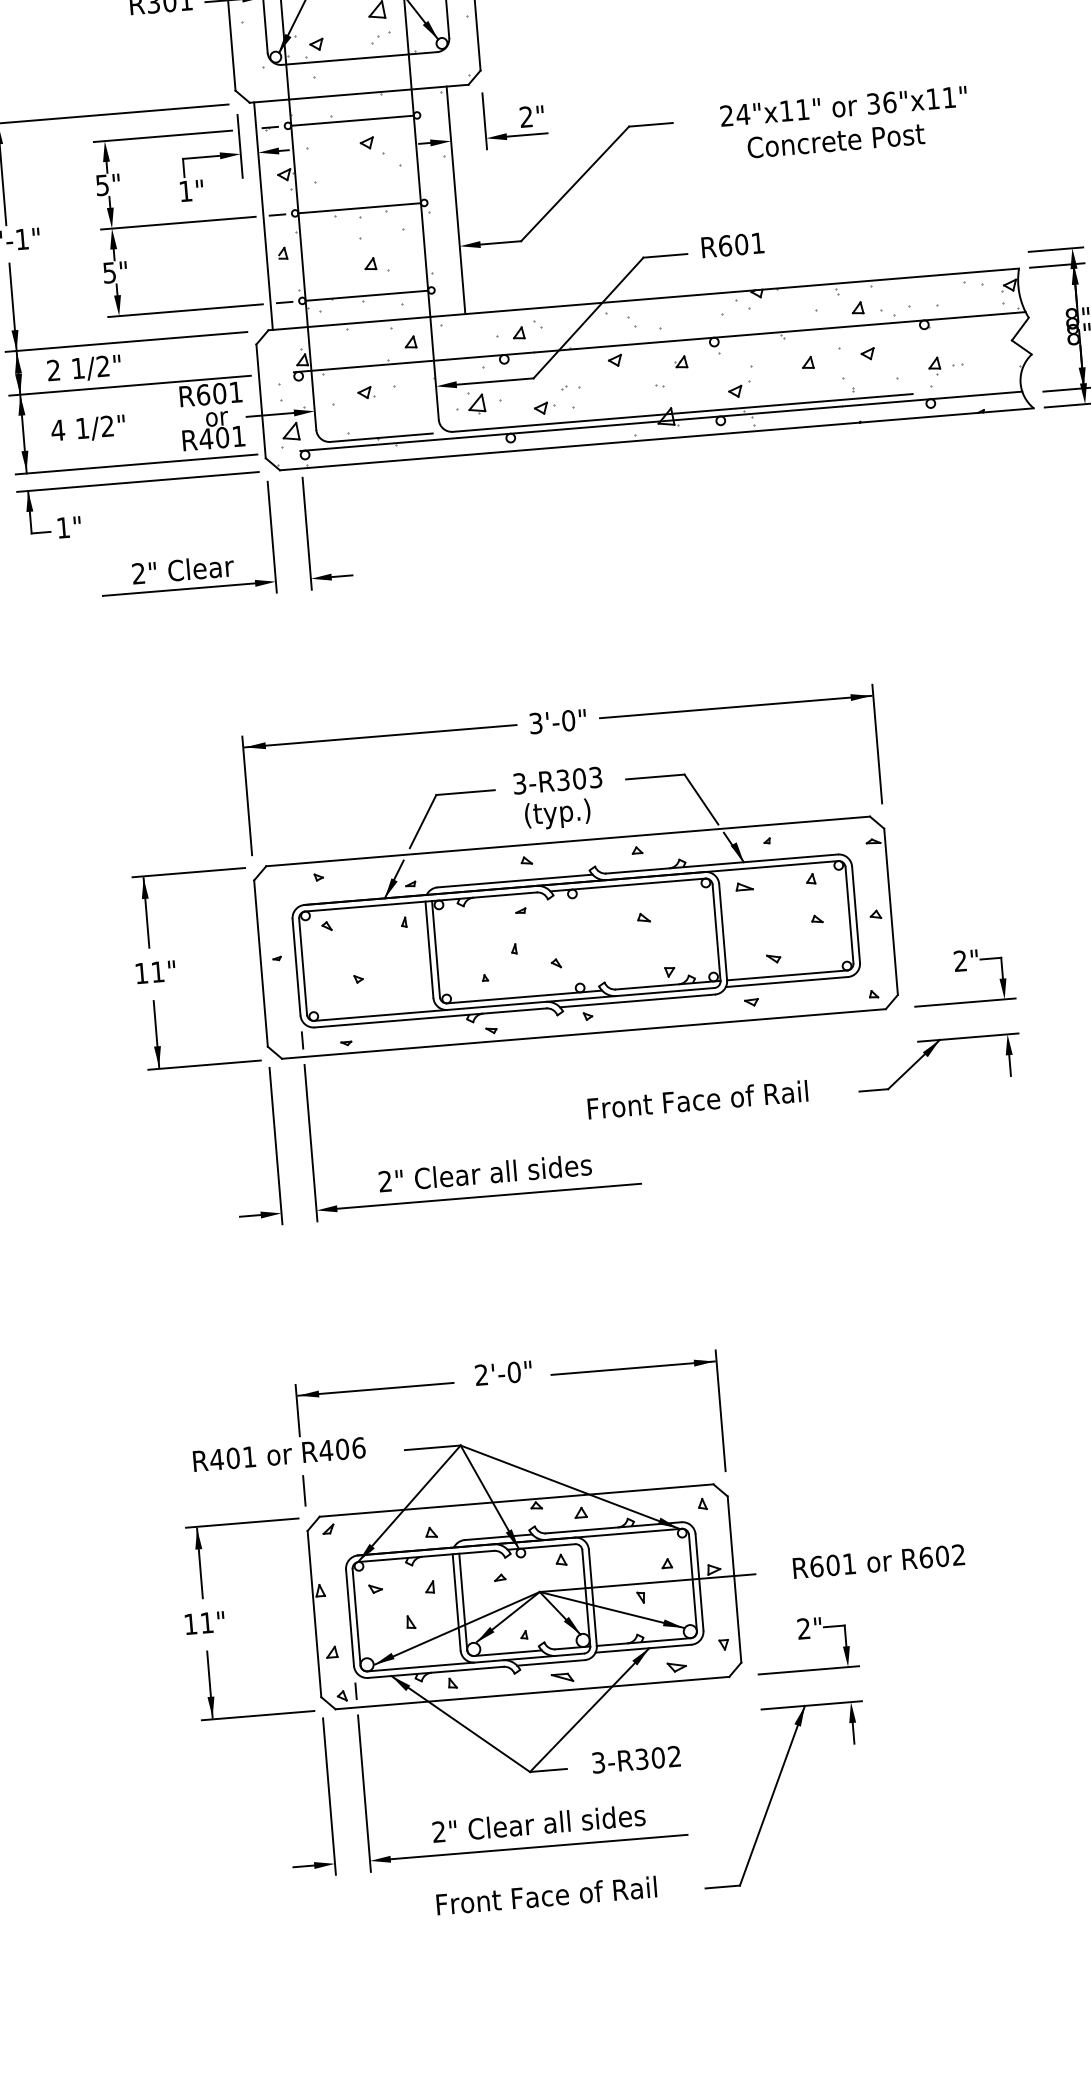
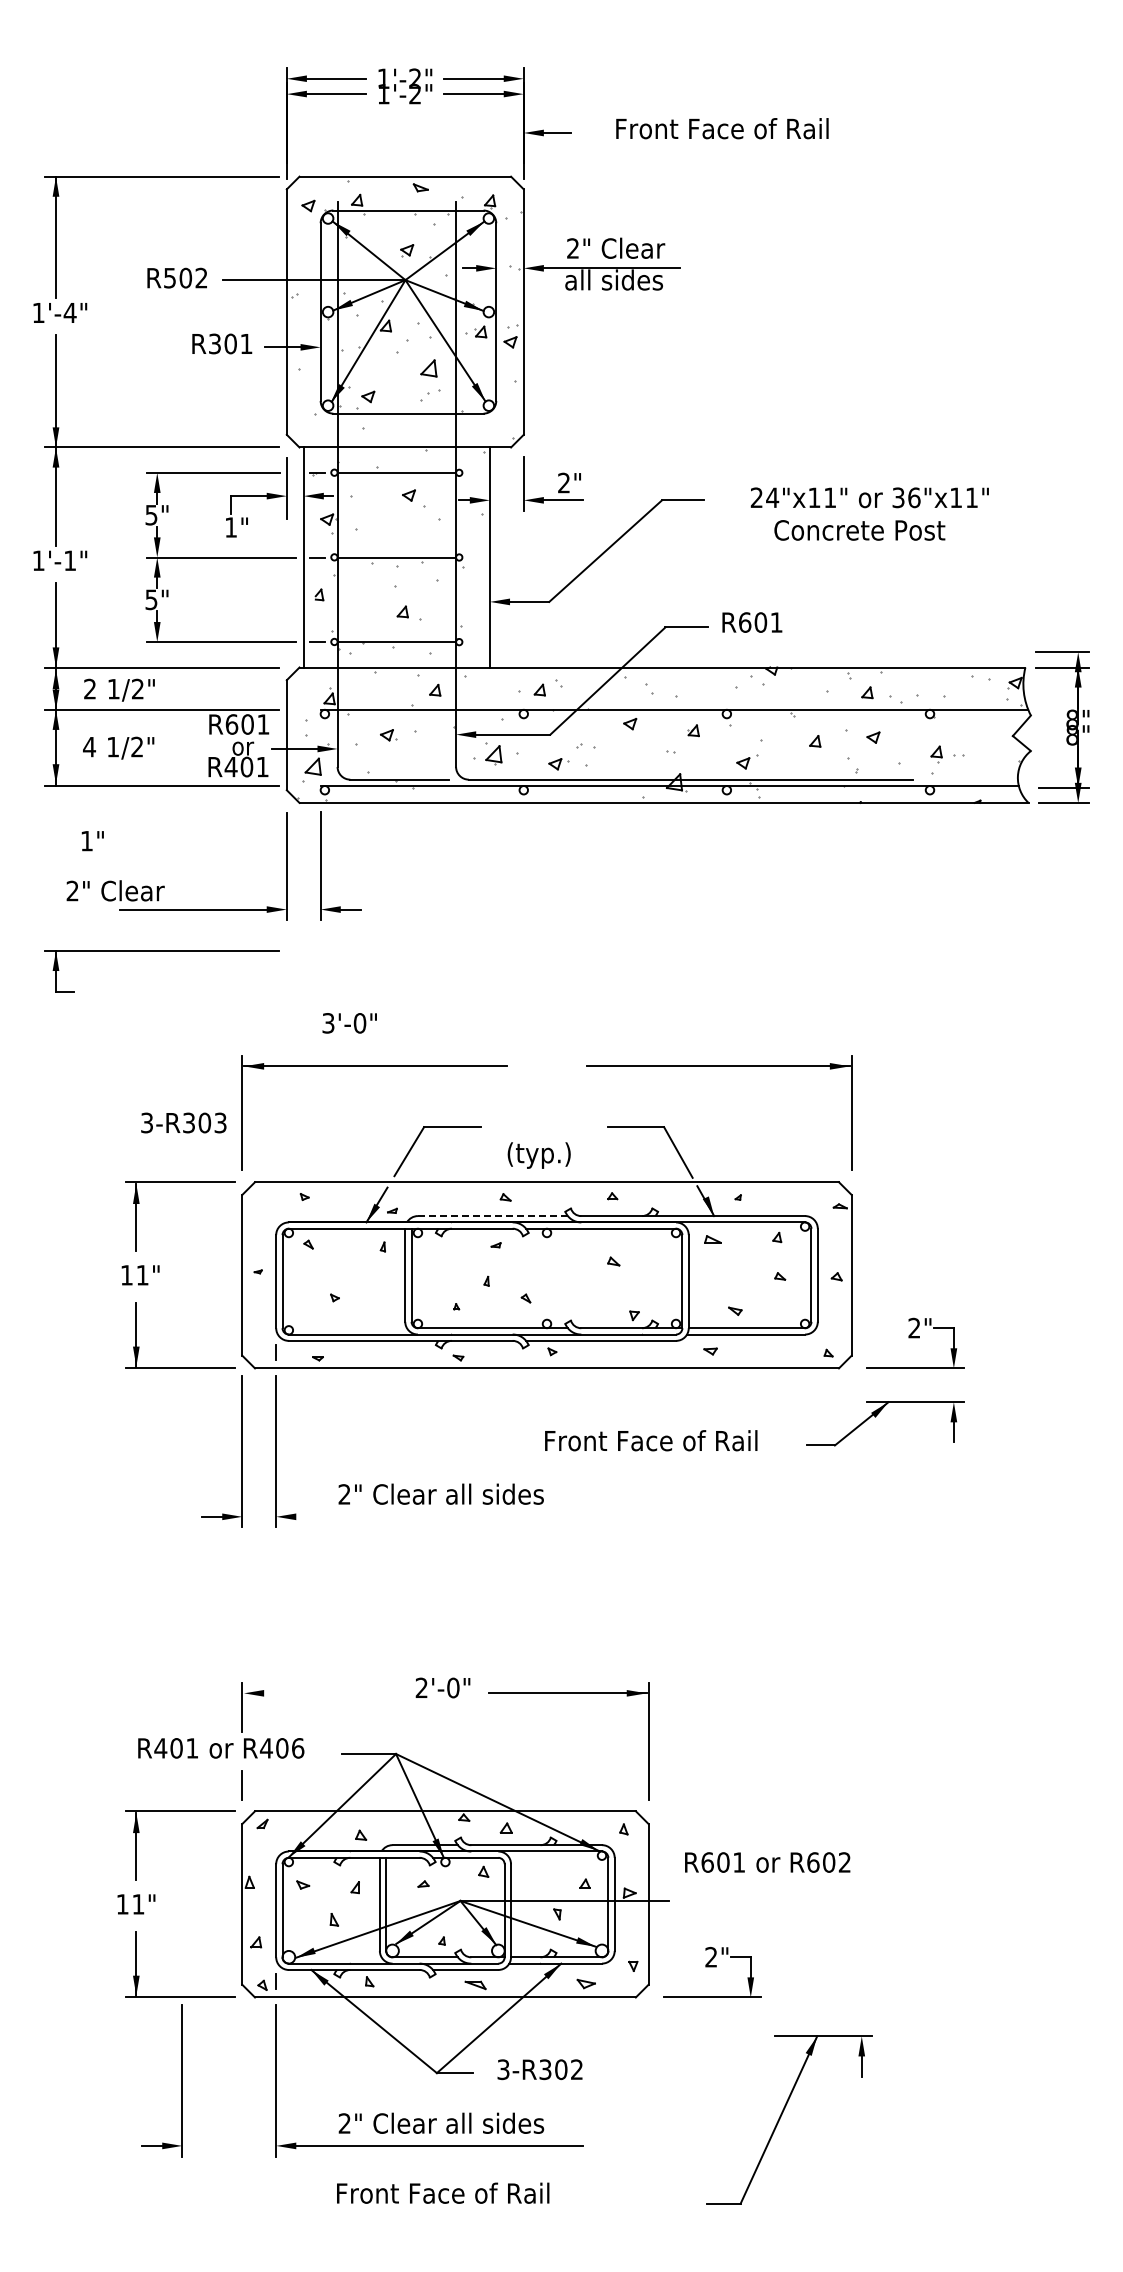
part: (137, 482) -> (161, 951), moved
text: (182, 569) -> (115, 890), moved
text: (557, 721) -> (349, 1023), moved
text: (557, 780) -> (183, 1122), moved
line: (514, 881) -> (492, 1216), solid -> dashed
line: (489, 1195) -> (443, 1516), removed
line: (376, 1389) -> (319, 1693), removed
text: (878, 1561) -> (767, 1862), moved
part: (774, 1792) -> (781, 2117), moved
part: (328, 1796) -> (181, 2080), moved

